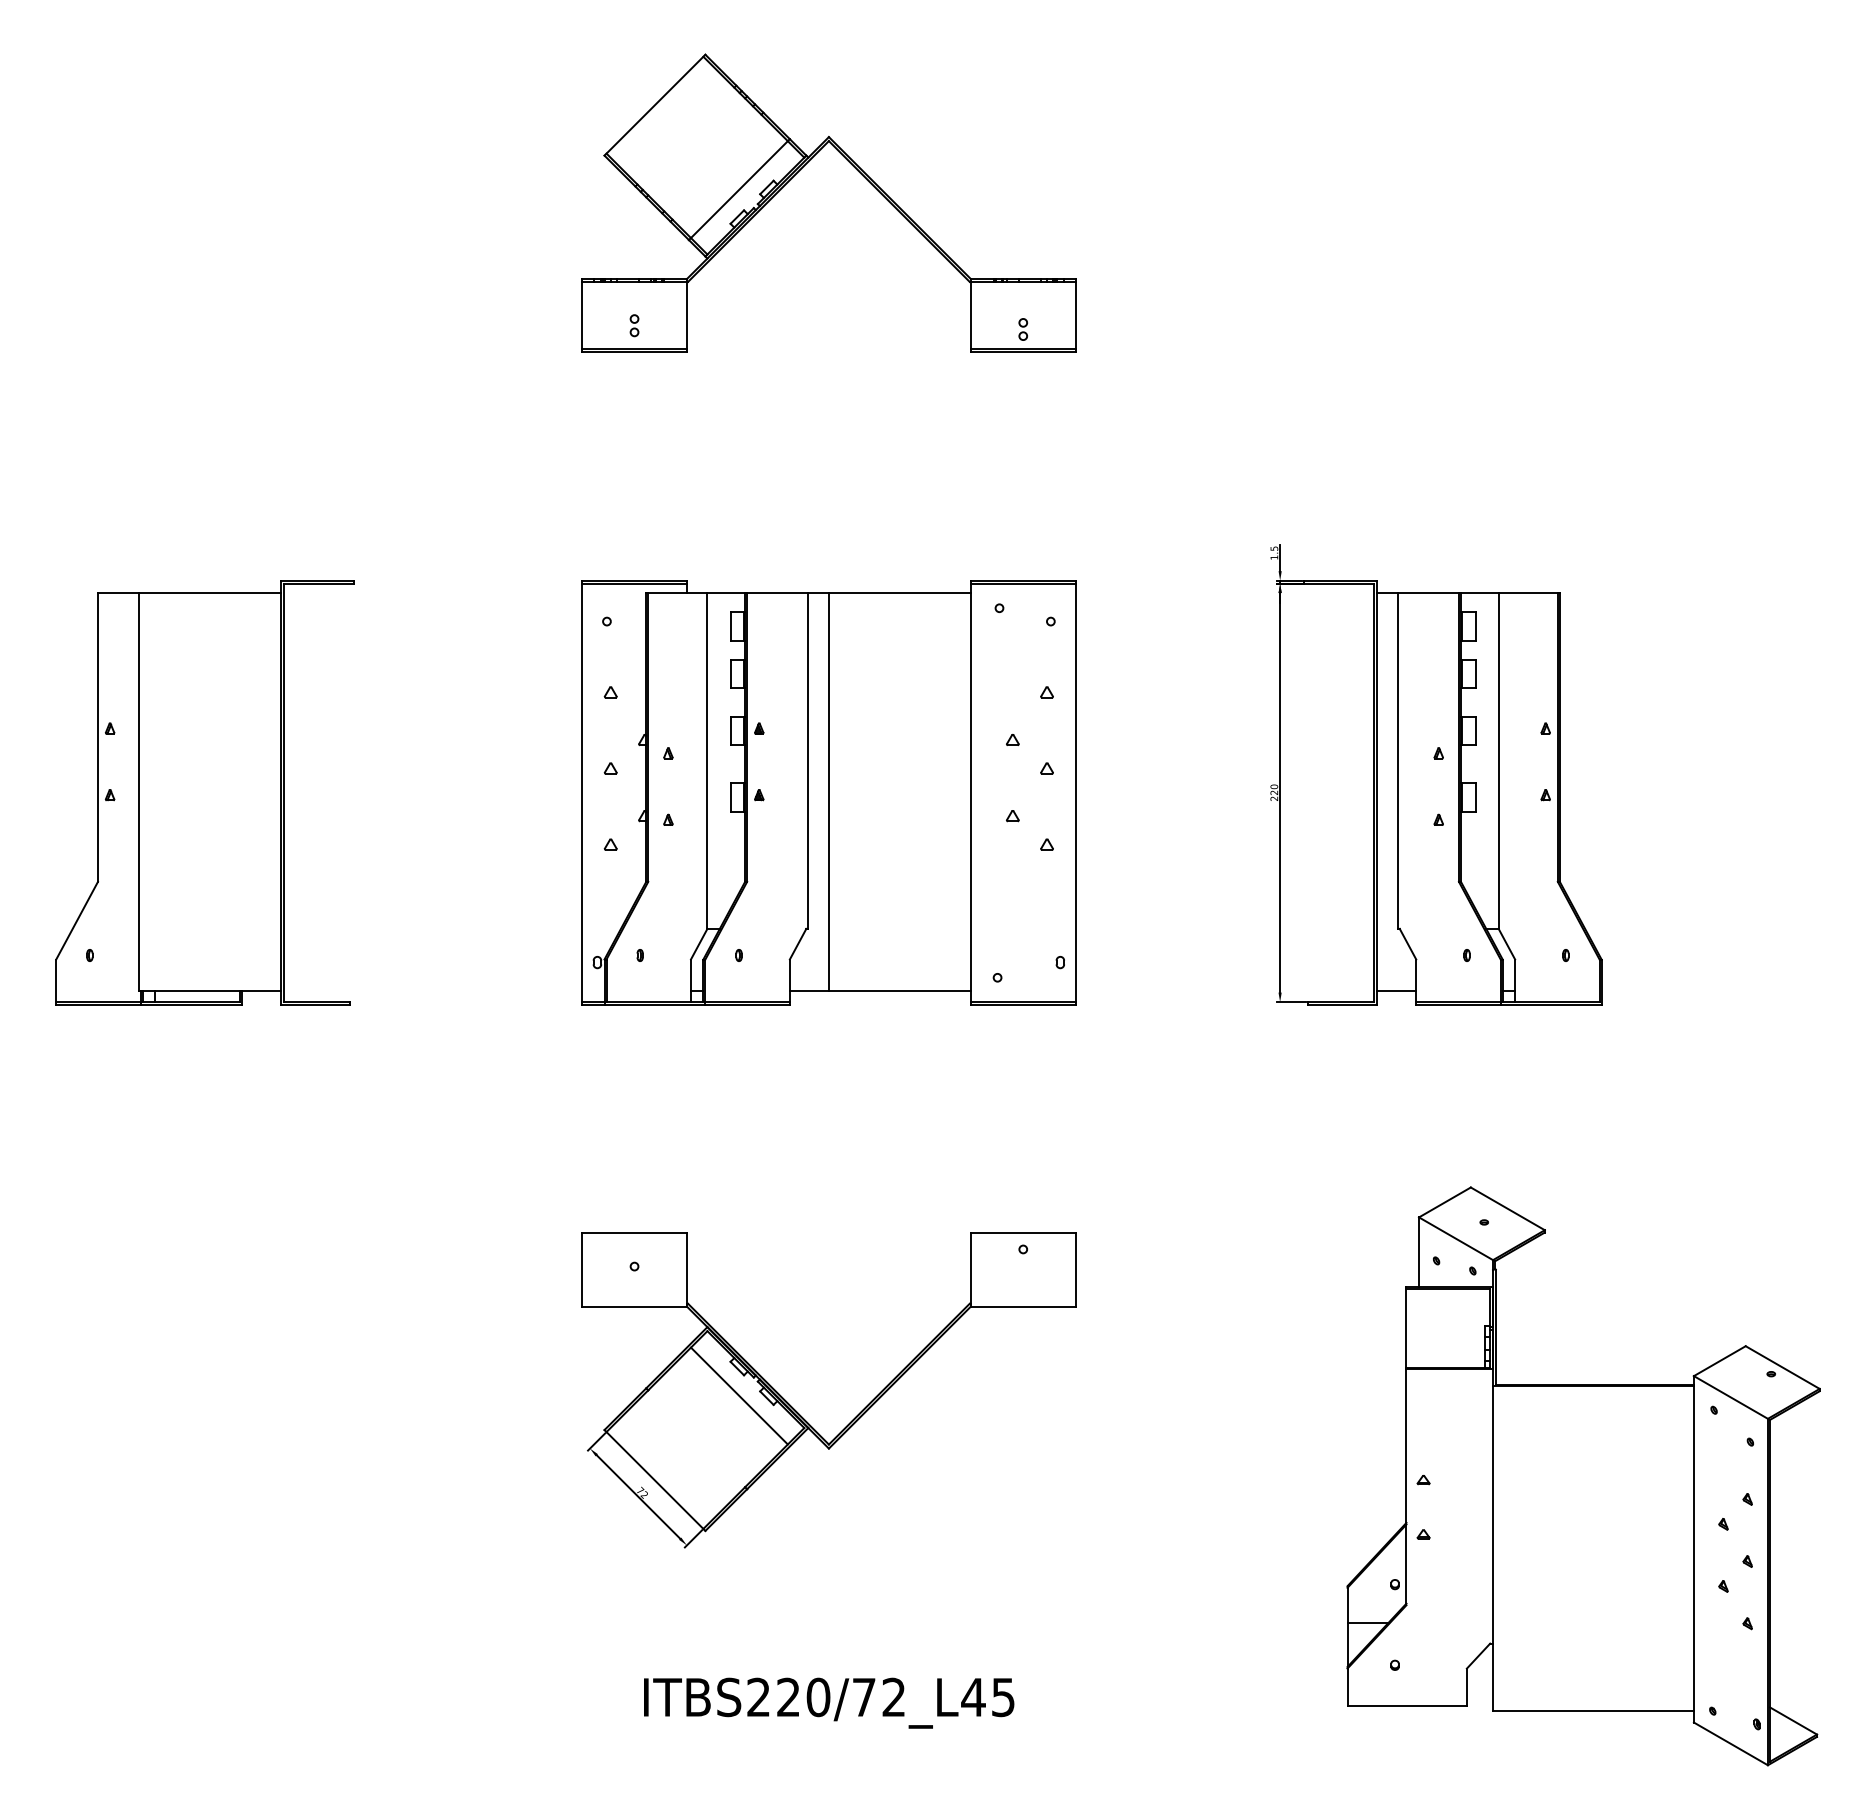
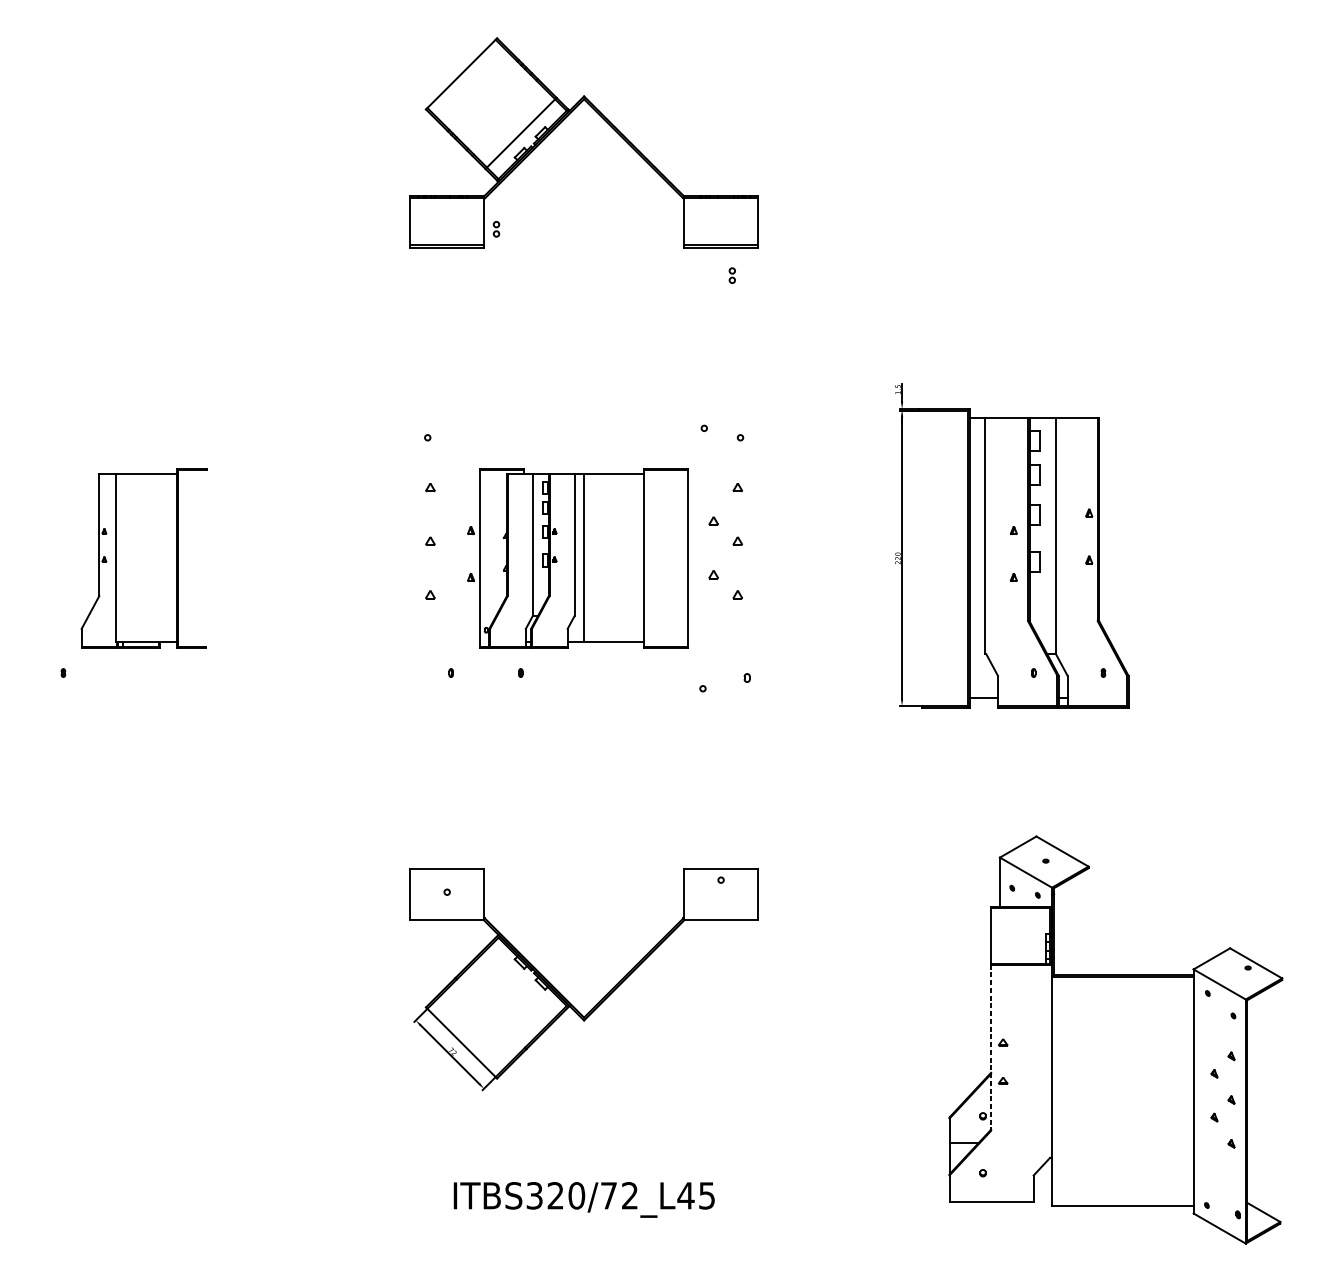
part: (634, 325) -> (496, 229), moved
part: (1022, 329) -> (731, 275), moved
part: (204, 792) -> (144, 558), size x0.6
part: (828, 792) -> (583, 558), size x0.6
line: (738, 1395) -> (520, 983), removed
line: (1406, 1487) -> (991, 1047), solid -> dashed
text: (758, 1697) -> (534, 1195), ITBS220/72_L45 -> ITBS320/72_L45

